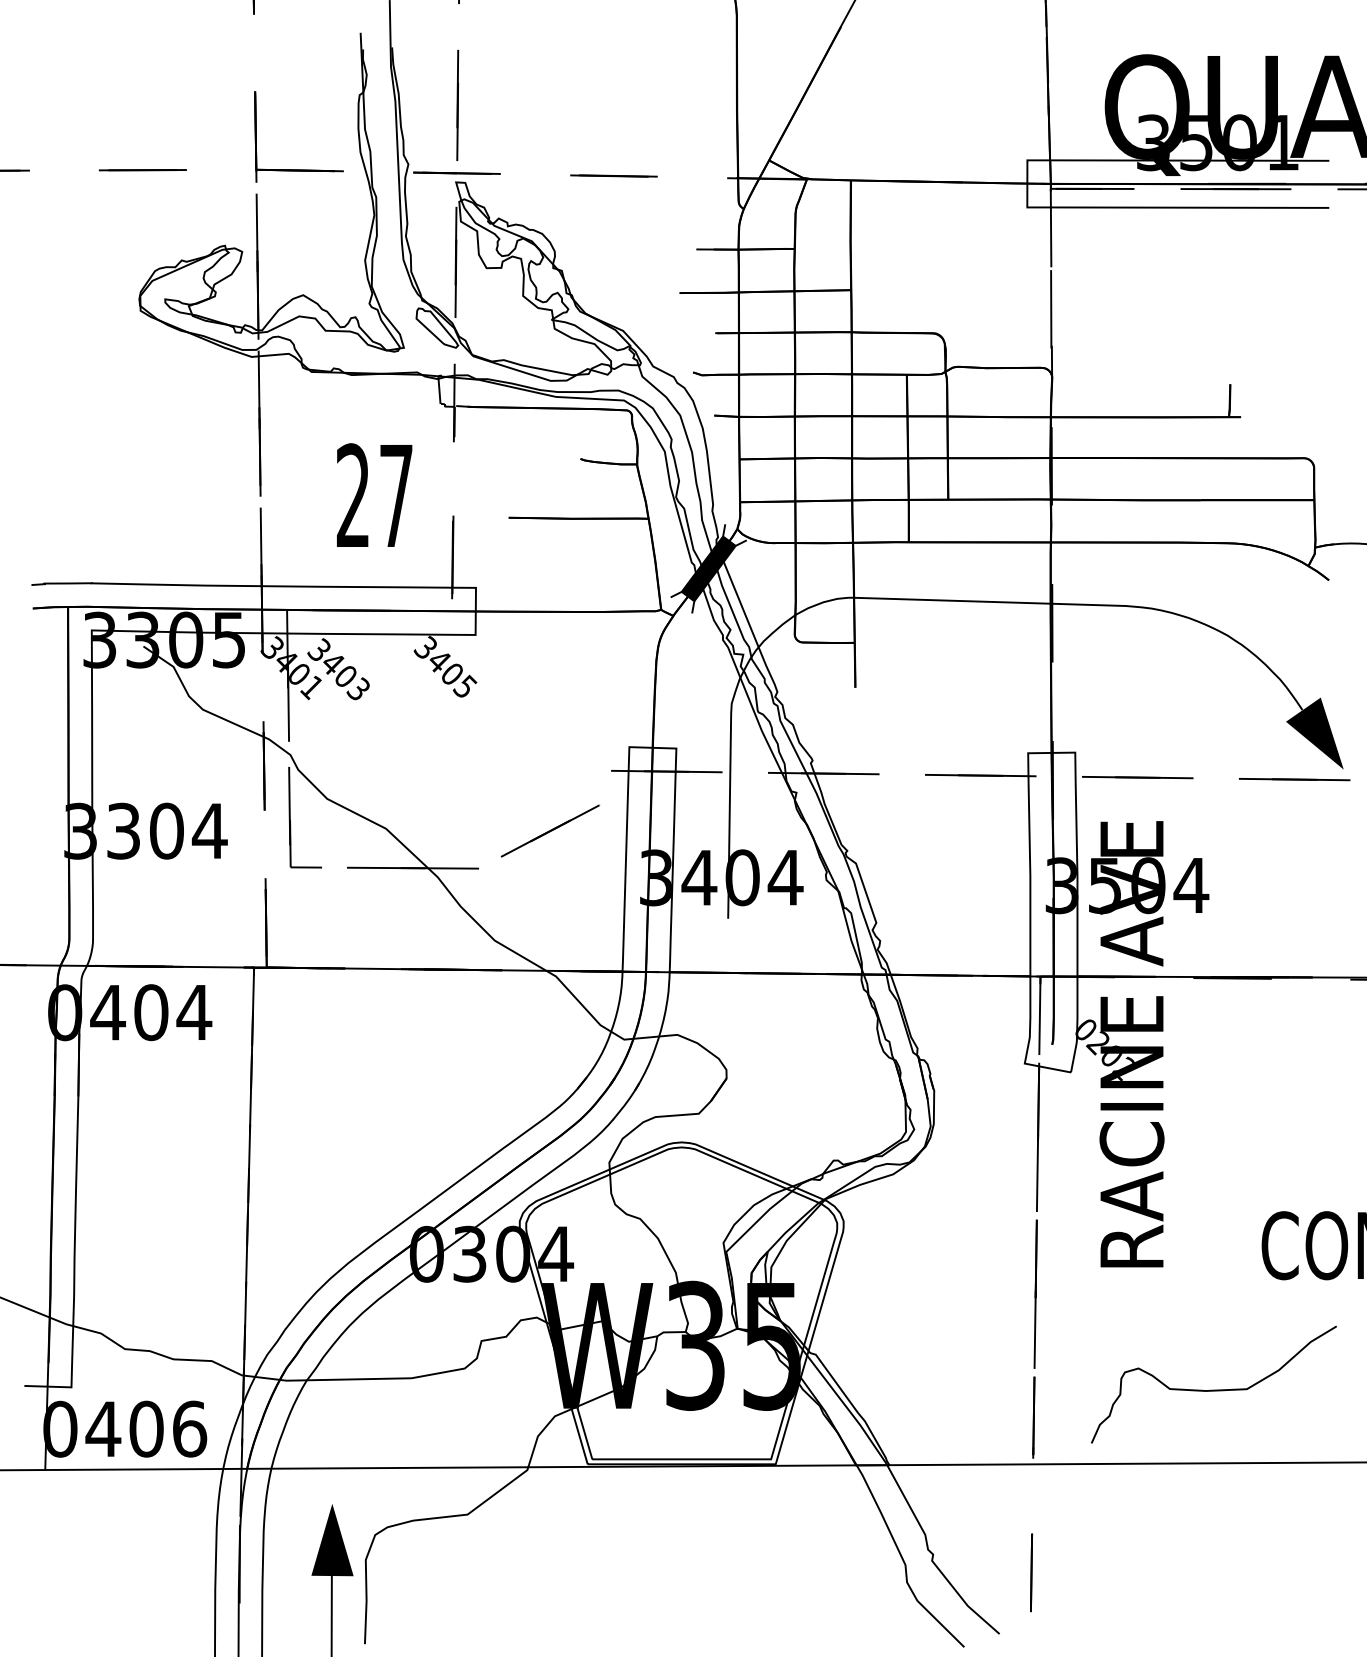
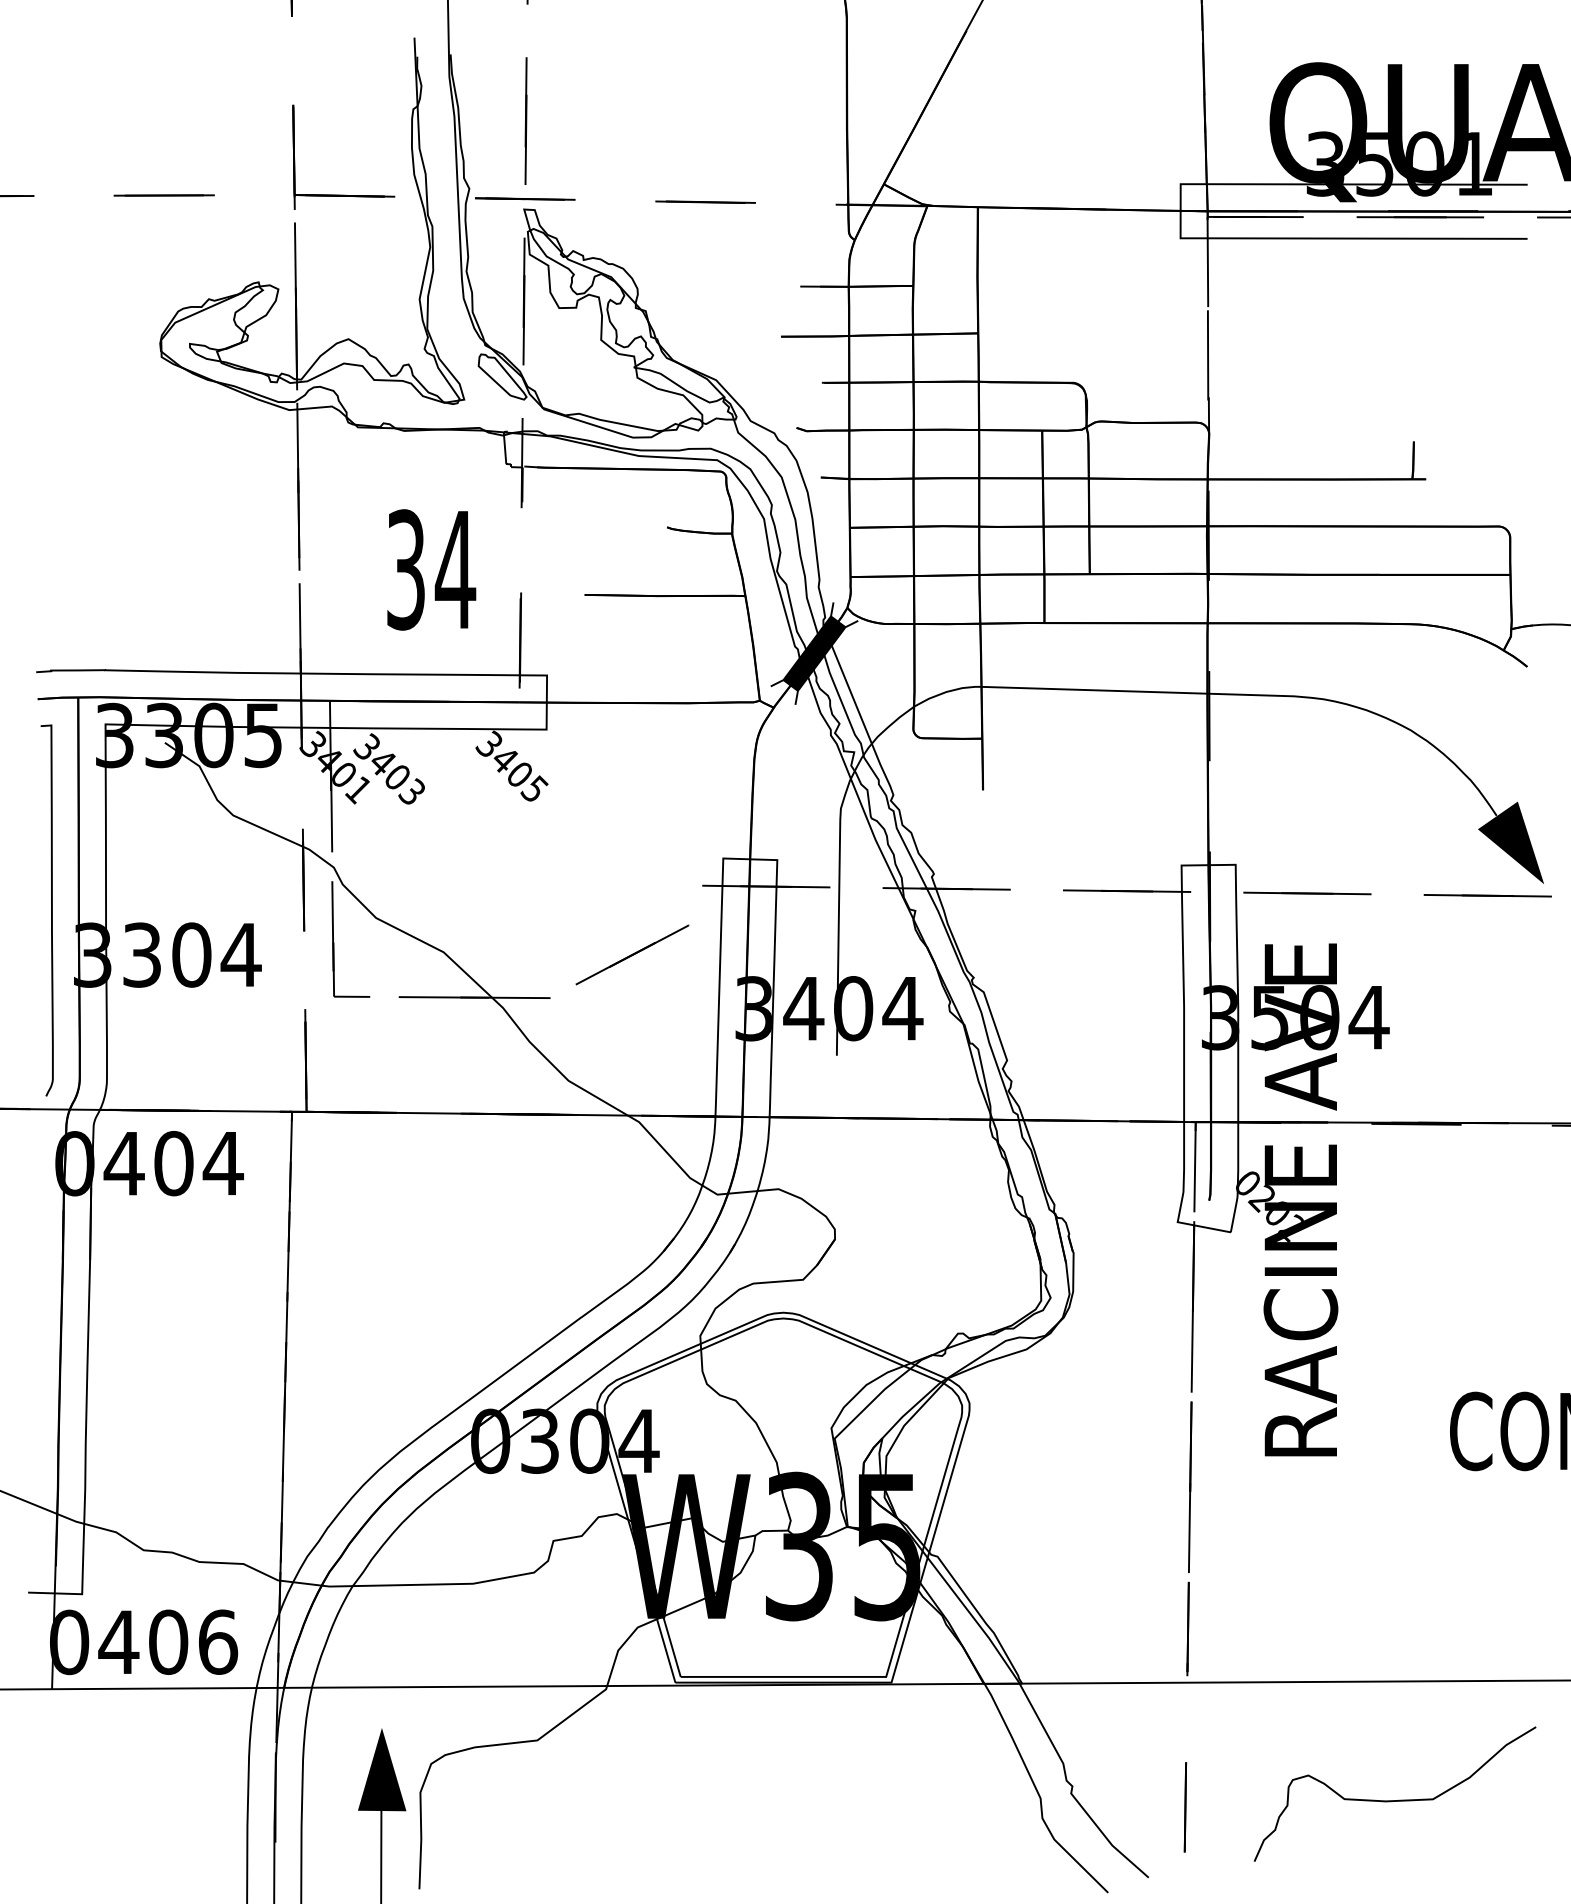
text: (375, 495) -> (431, 569), 27 -> 34
curve: (44, 792) -> (51, 910), added
curve: (1213, 1390) -> (1394, 1800), moved

